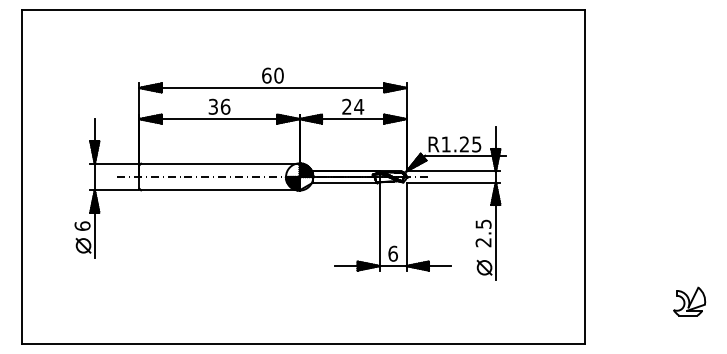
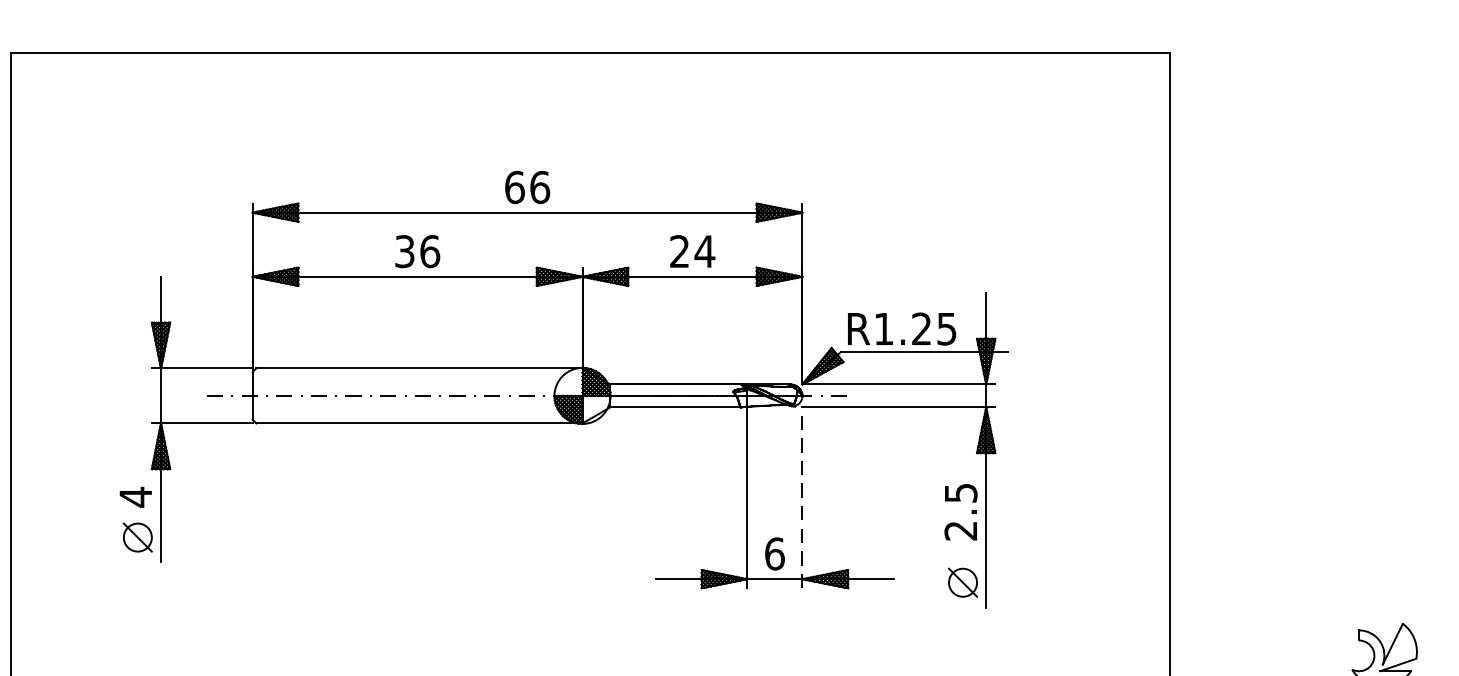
text: (278, 75) -> (538, 187), 60 -> 66
text: (82, 226) -> (135, 497), 6 -> 4
line: (406, 226) -> (802, 497), solid -> dashed

